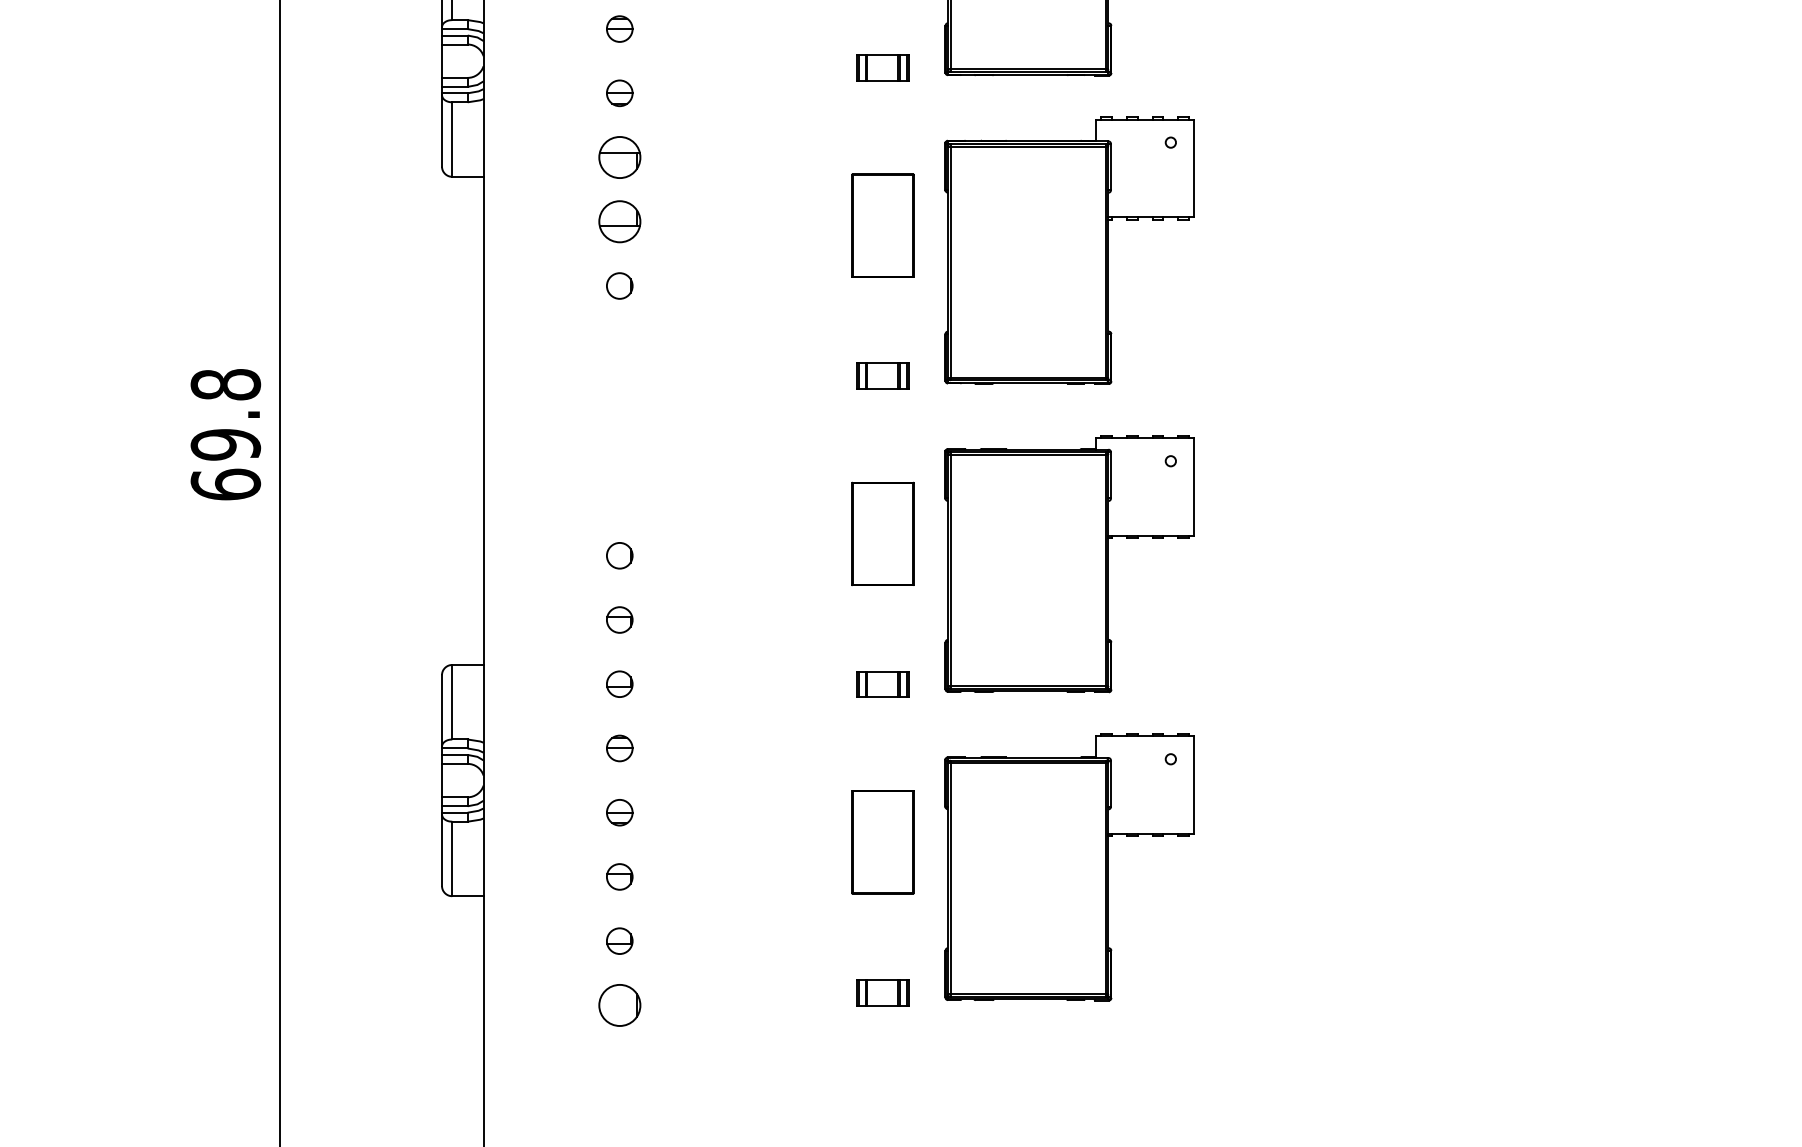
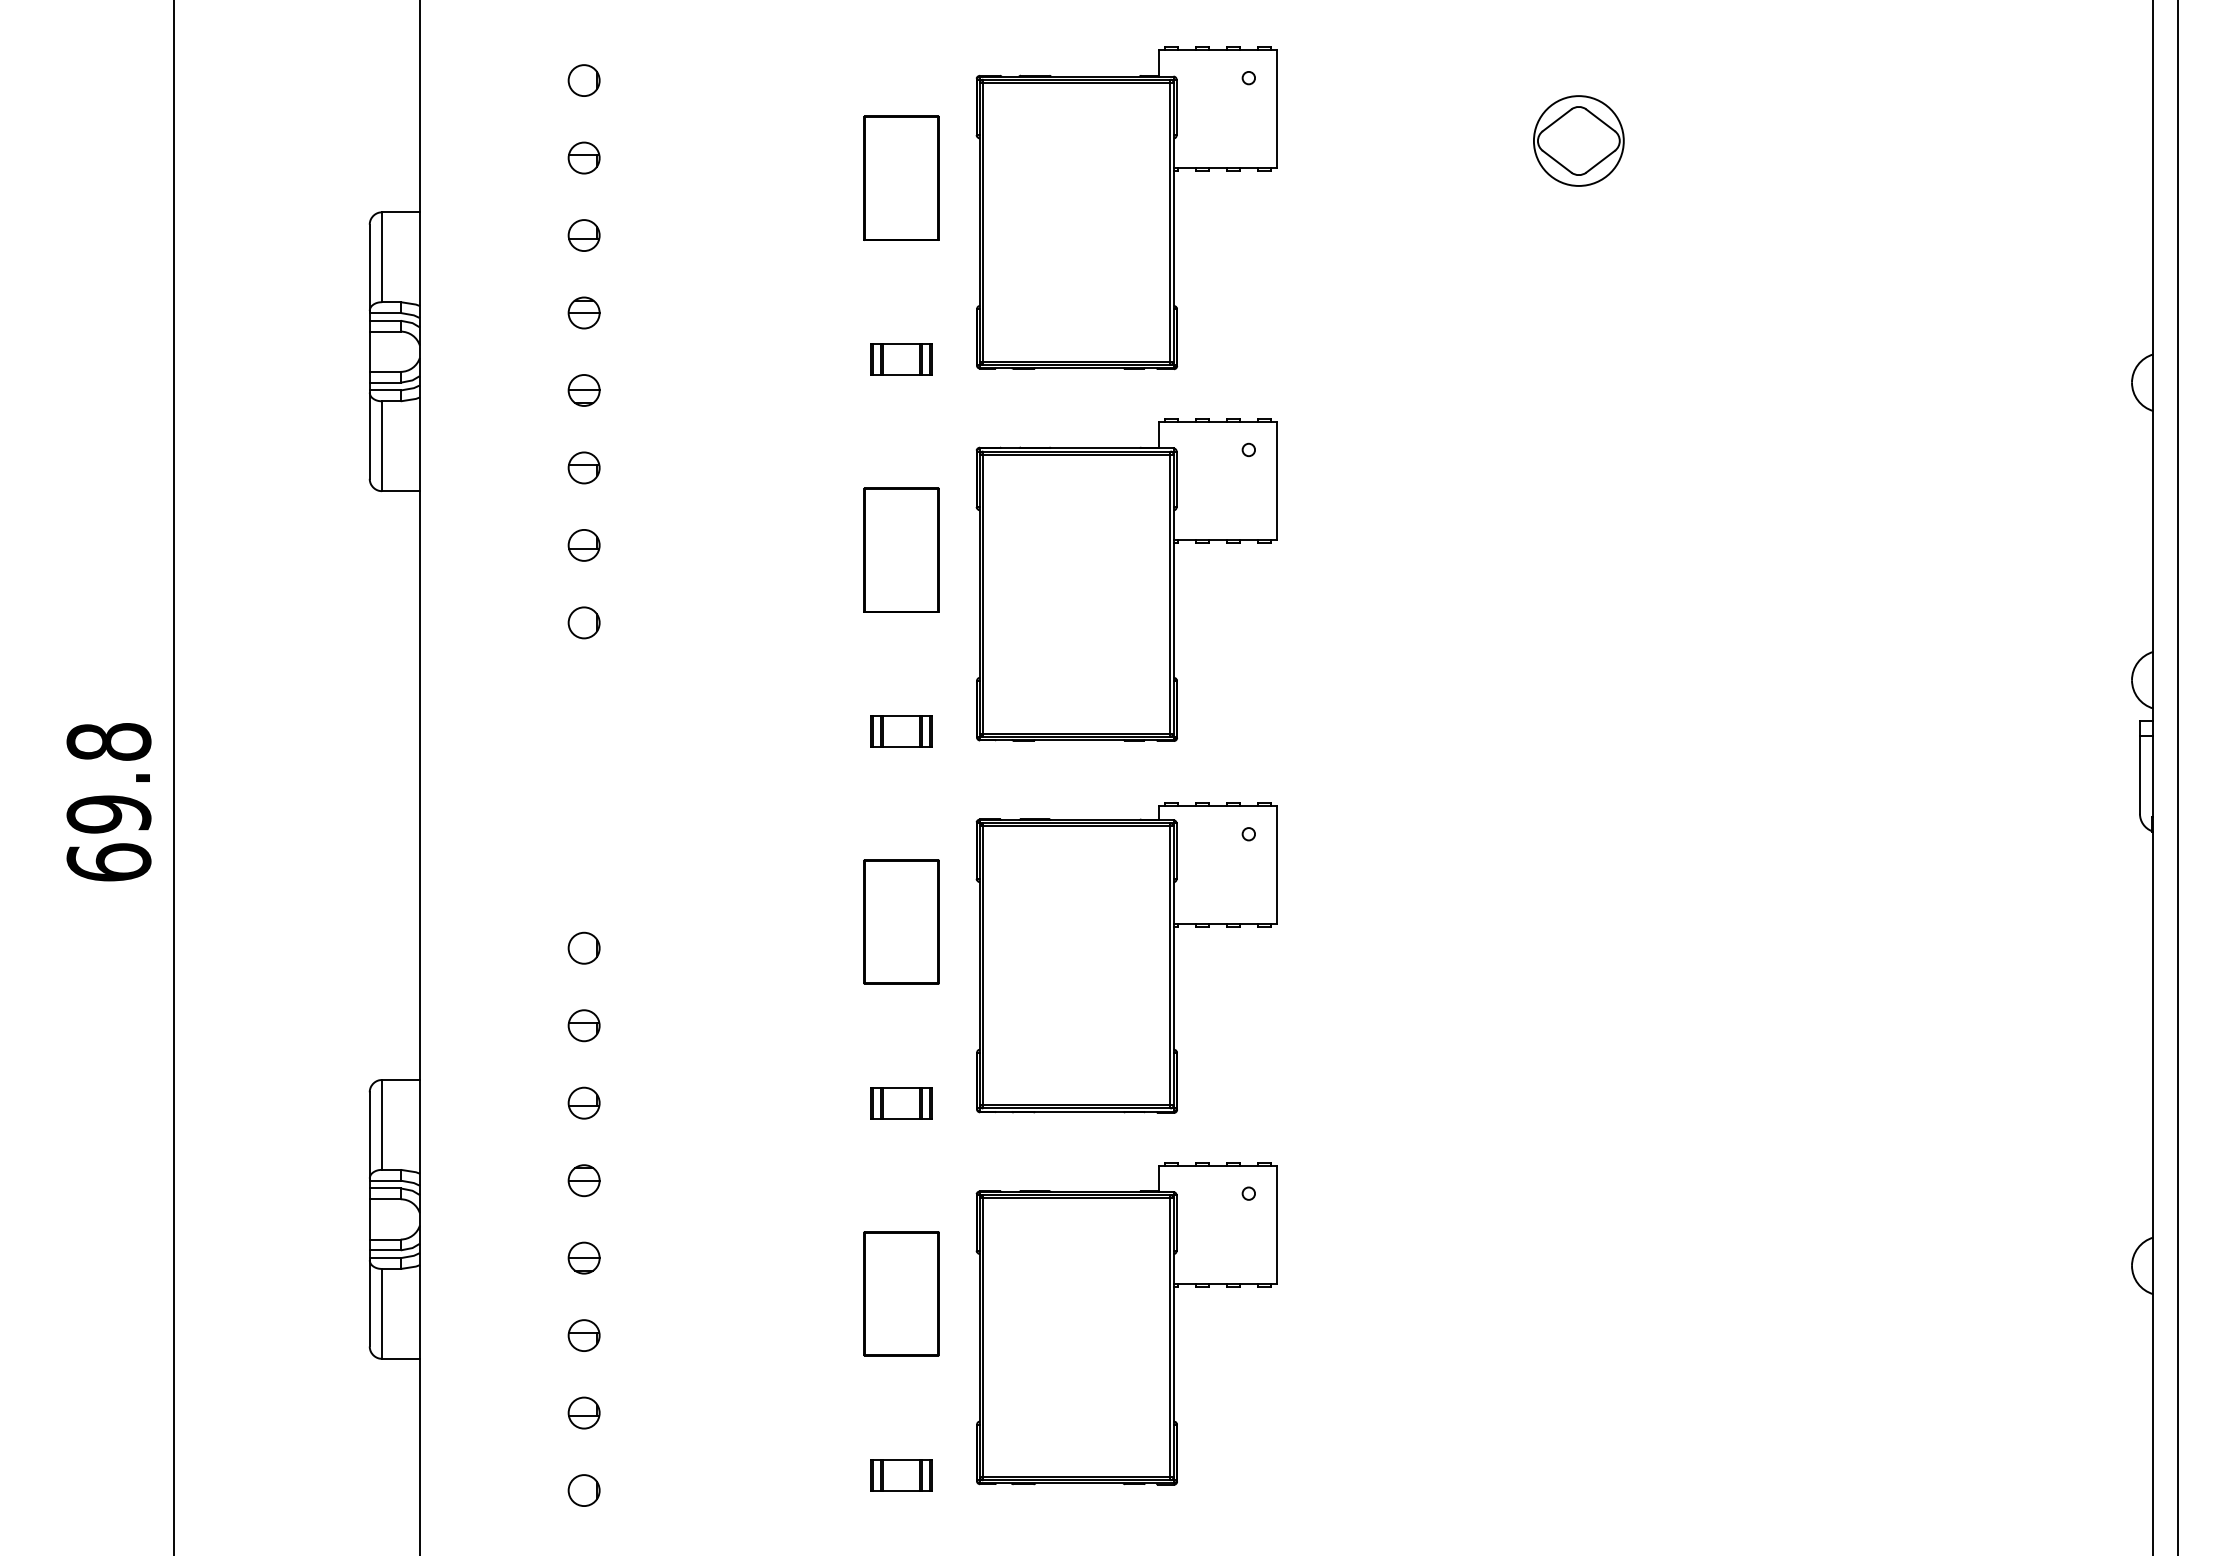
part: (619, 157) -> (583, 467), size x0.62
part: (619, 221) -> (583, 545), size x0.62
part: (619, 1005) -> (583, 1490), size x0.62

